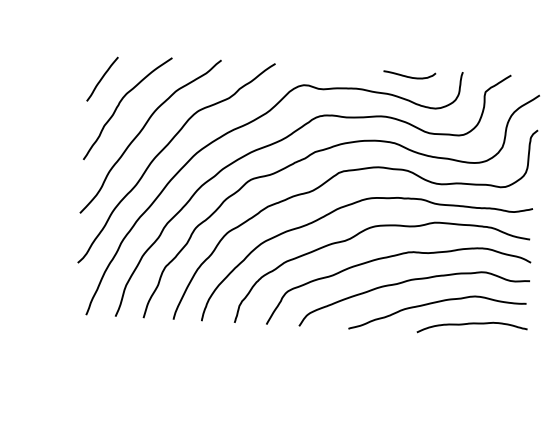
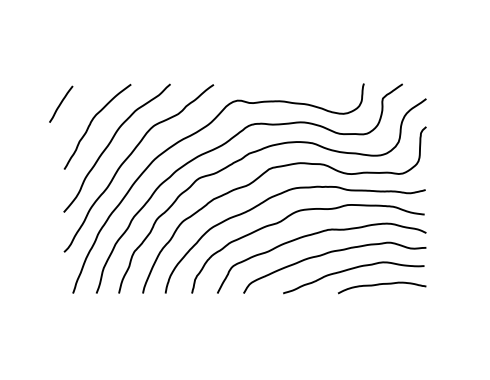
curve: (408, 75) -> (320, 88), removed
line: (102, 78) -> (61, 103), moved

